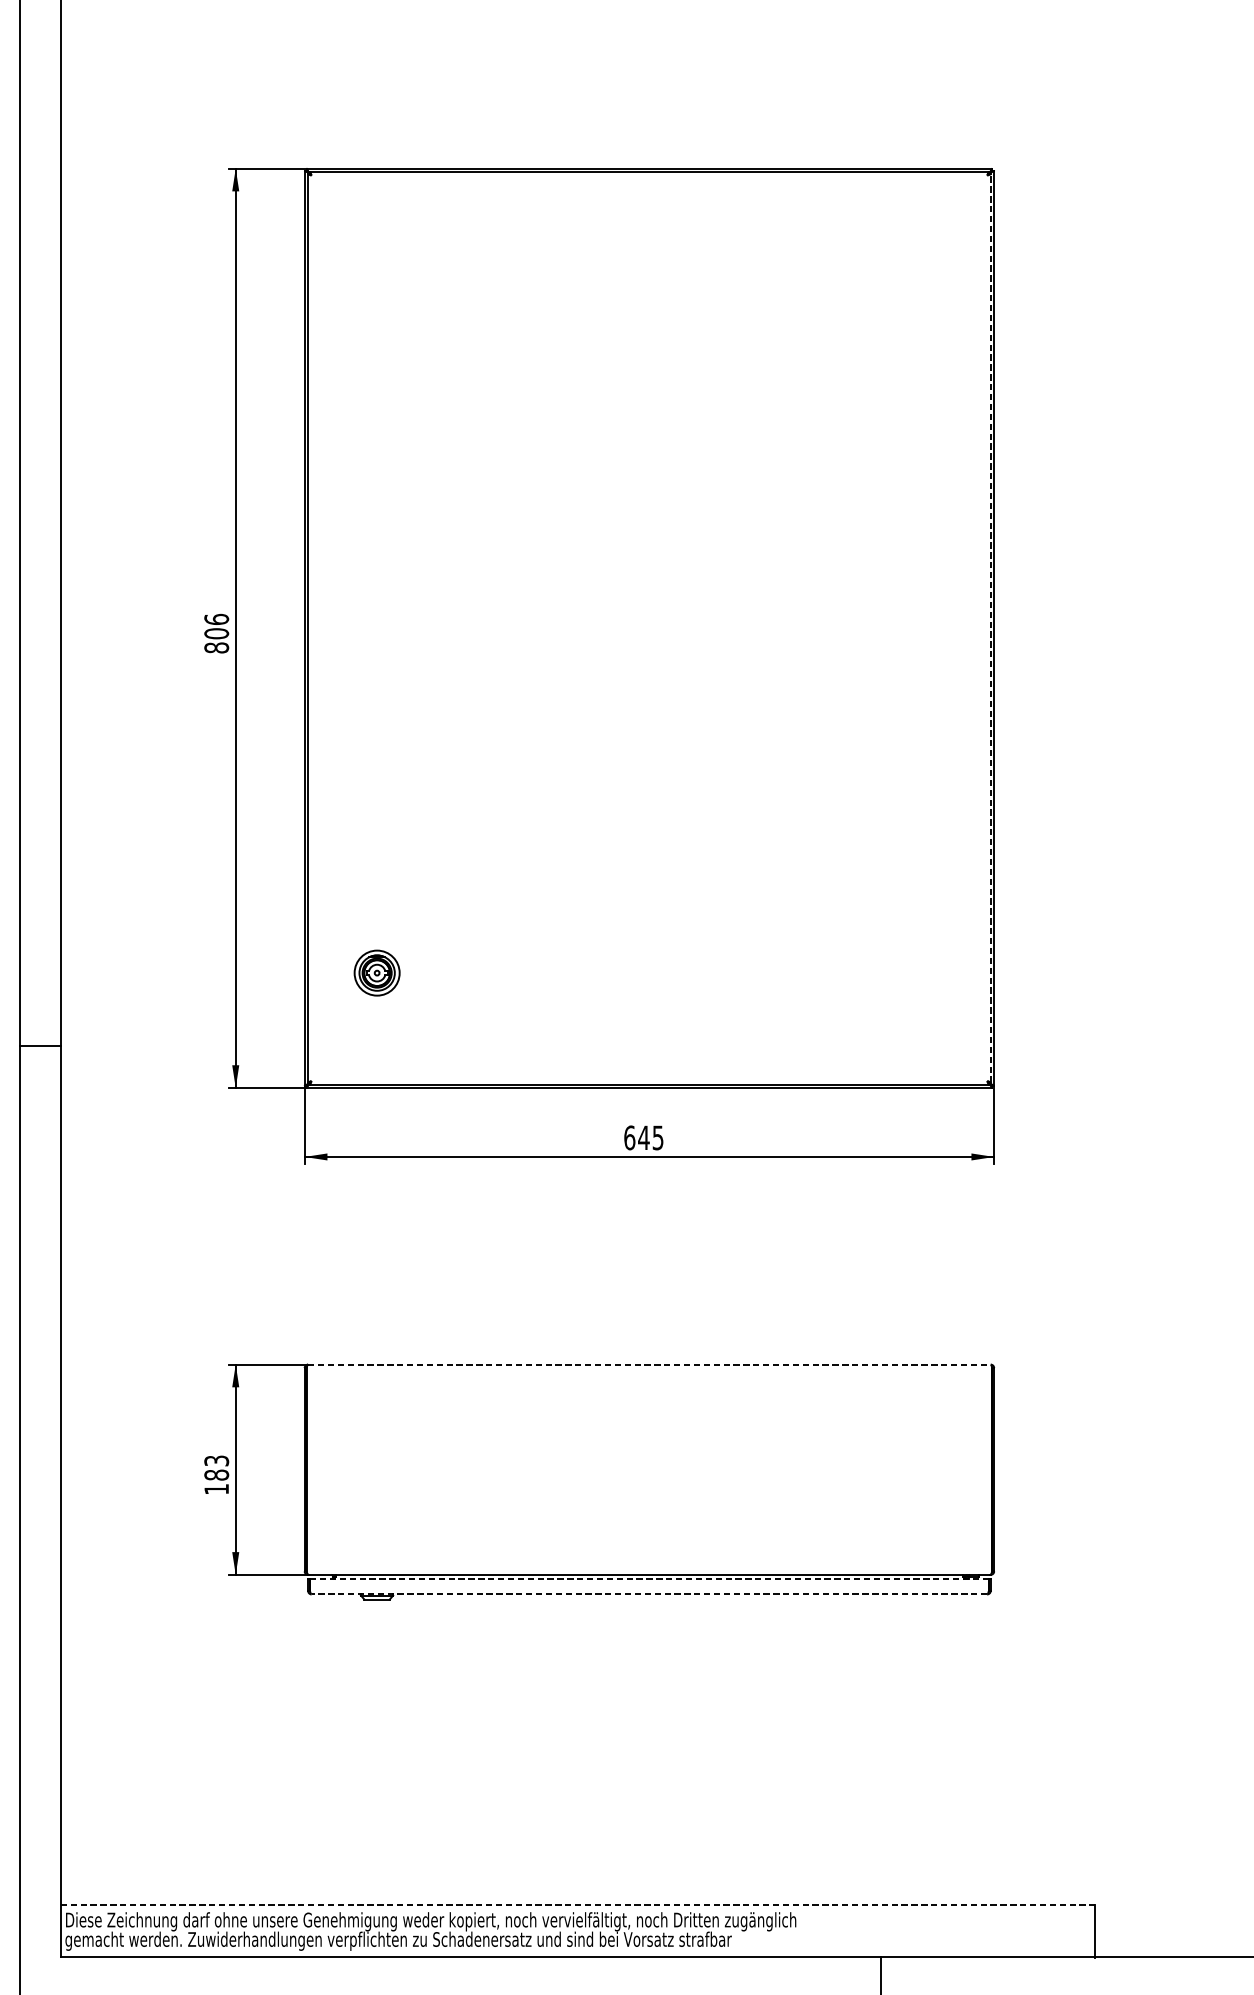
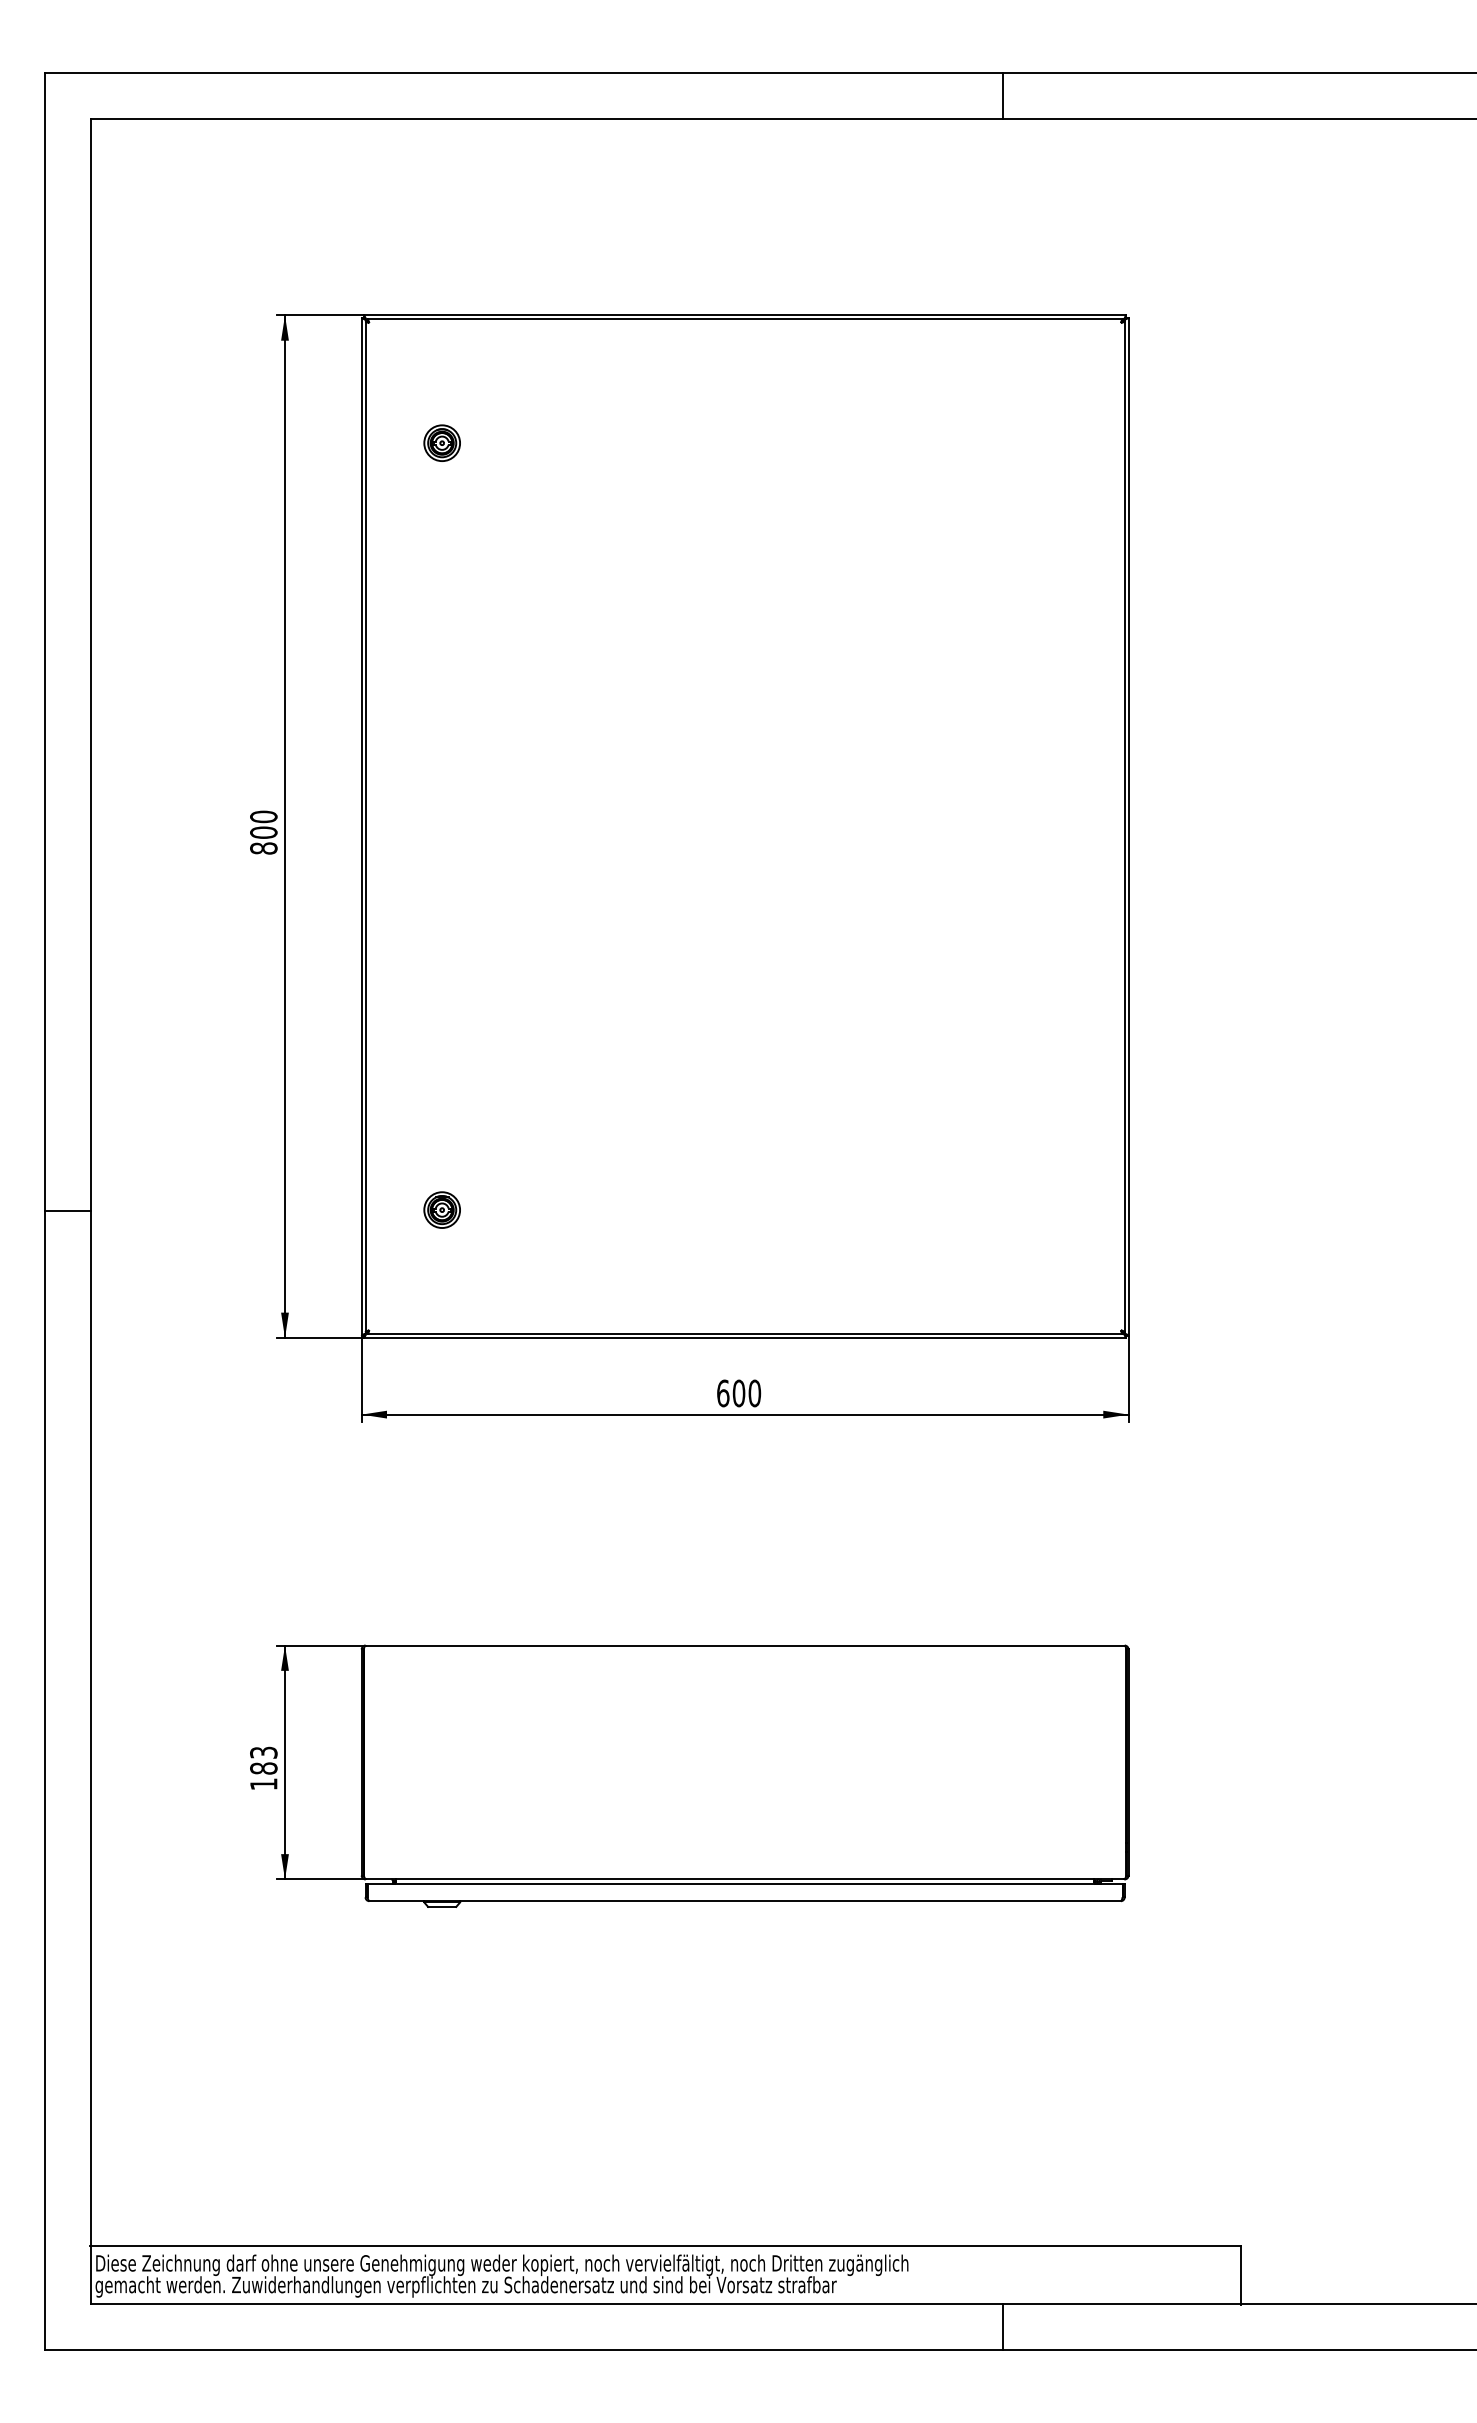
part: (376, 282) -> (441, 442), added
text: (216, 619) -> (263, 816), 806 -> 800
line: (990, 628) -> (1124, 826), dashed -> solid
part: (376, 972) -> (441, 1209), size x0.71
line: (40, 1046) -> (67, 1211), moved
text: (650, 1137) -> (746, 1393), 645 -> 600
line: (649, 1364) -> (745, 1645), dashed -> solid
line: (649, 1578) -> (745, 1883), dashed -> solid
line: (649, 1594) -> (745, 1901), dashed -> solid
line: (577, 1904) -> (665, 2246), dashed -> solid

